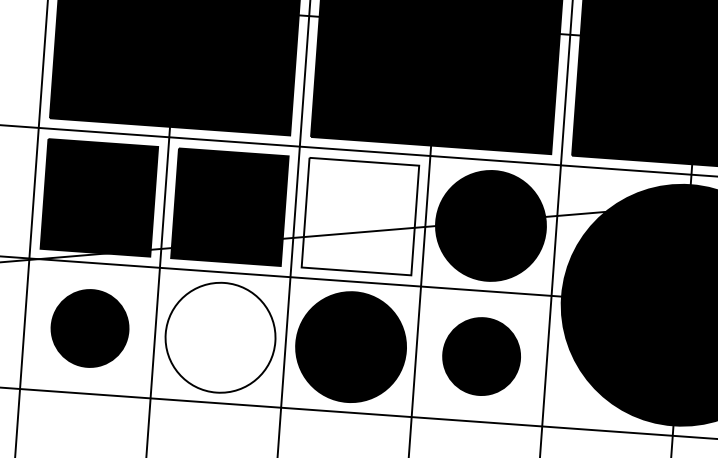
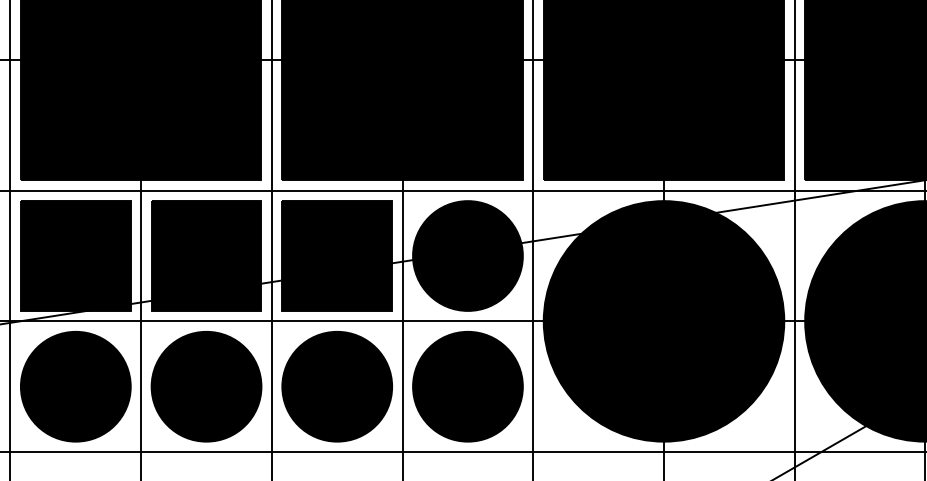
fill: (360, 216) -> (337, 255), added
part: (89, 328) -> (75, 386), size x1.43
fill: (220, 337) -> (206, 386), added
part: (481, 356) -> (467, 386), size x1.43

